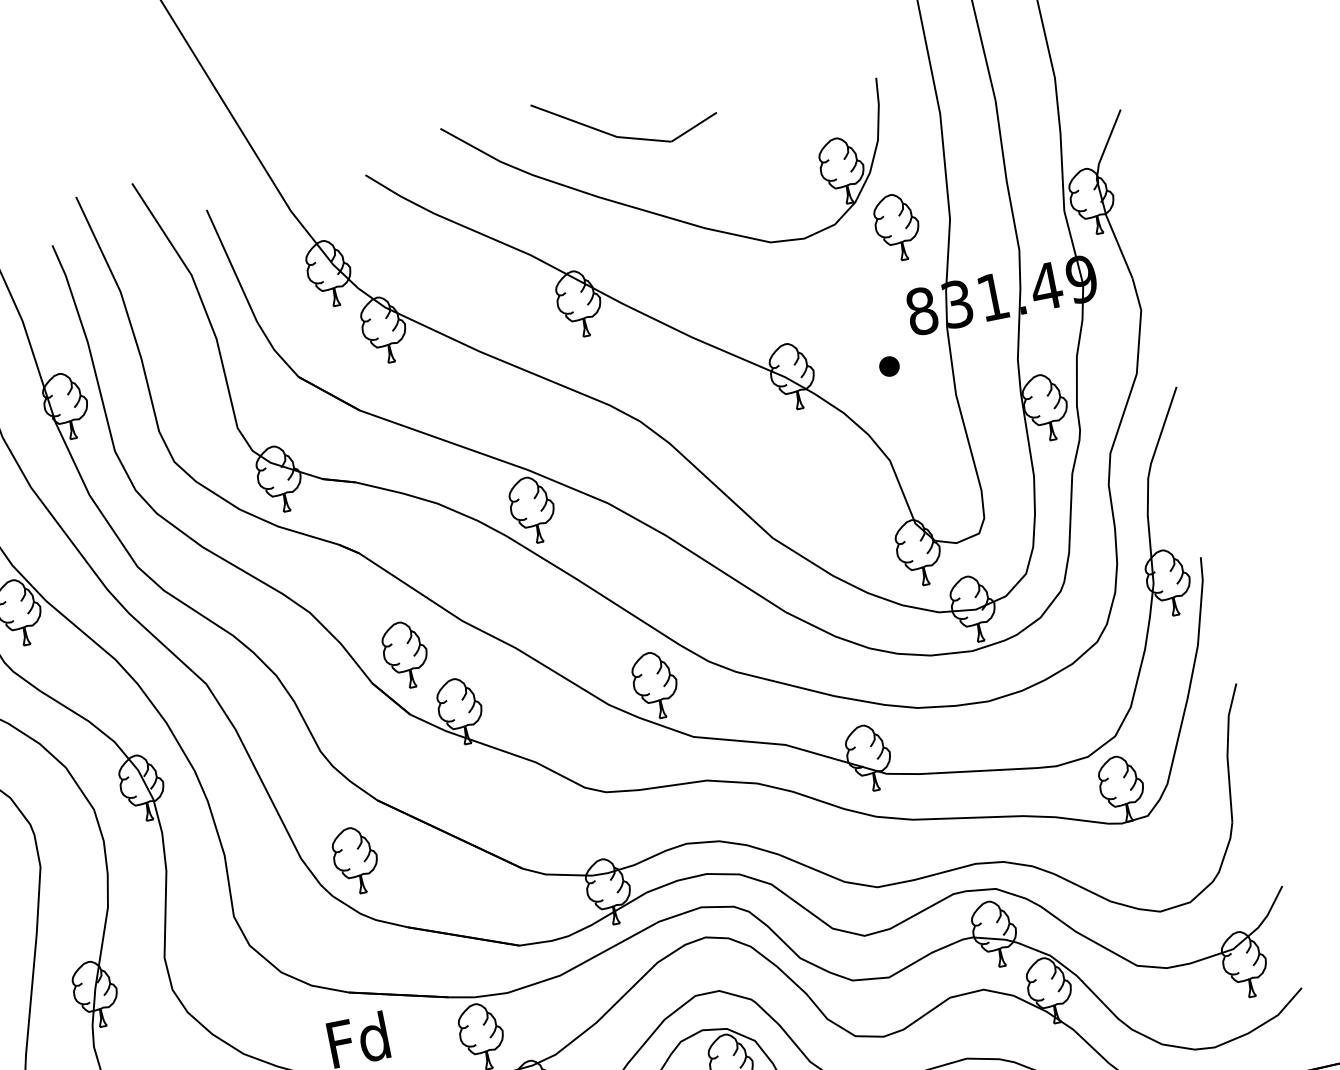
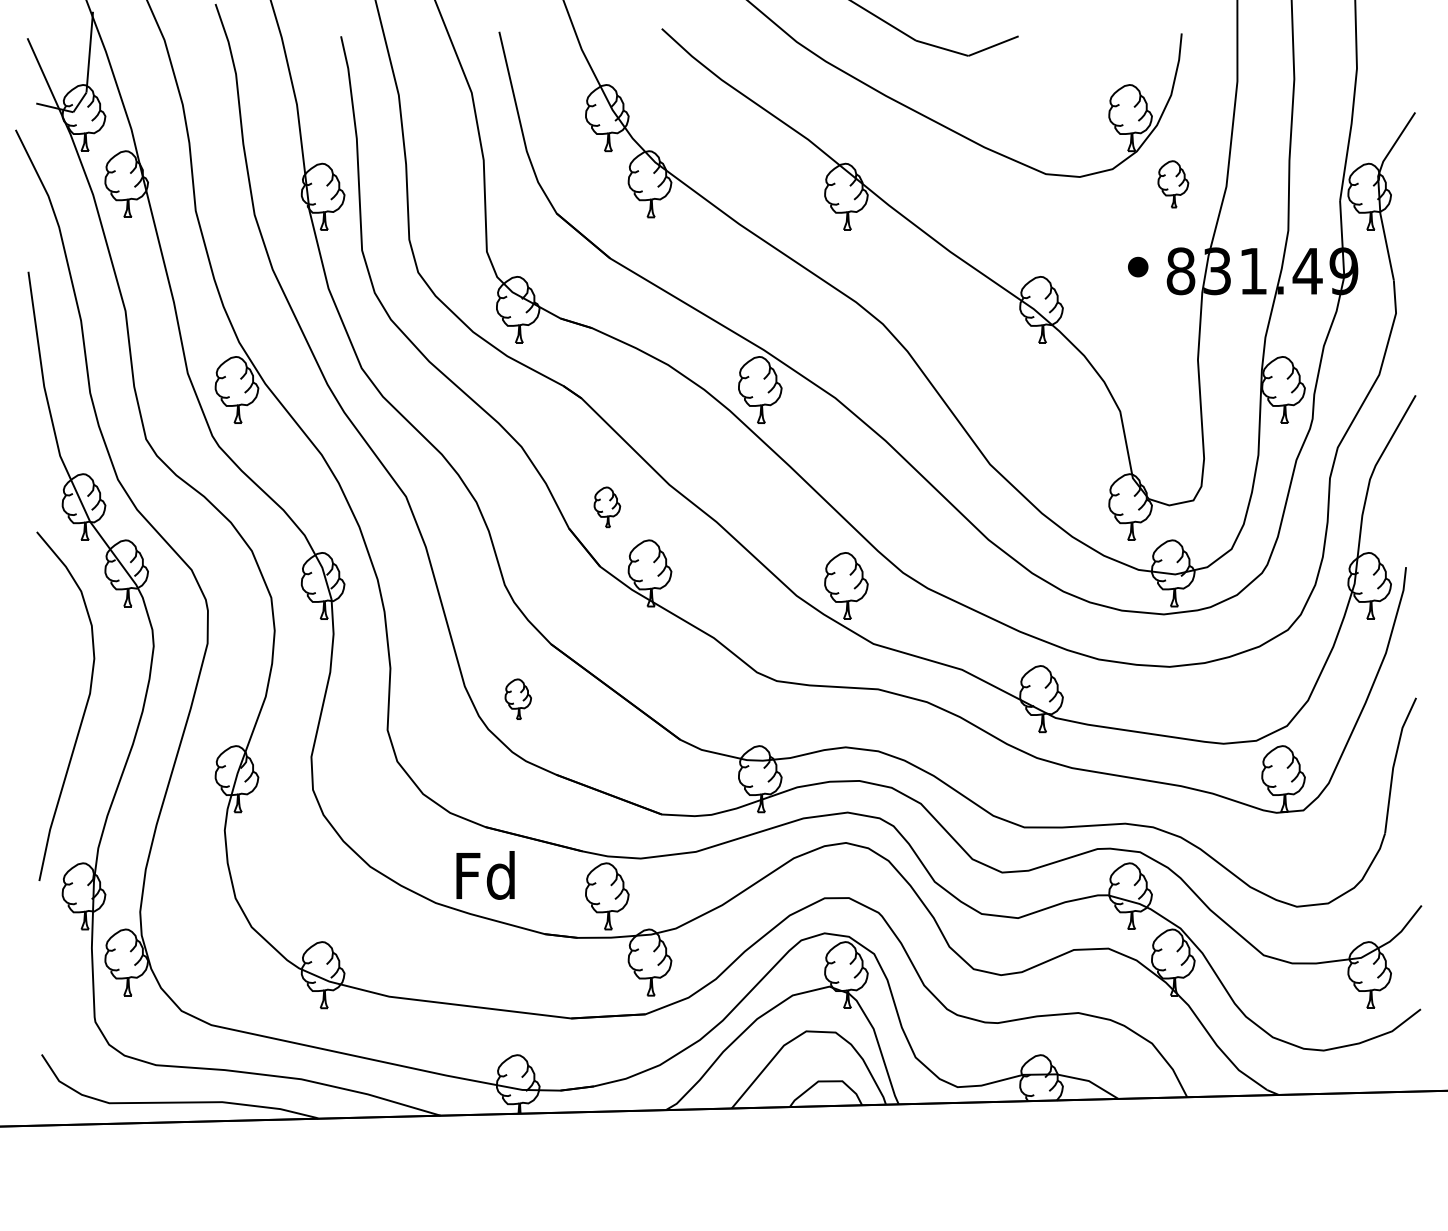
part: (897, 227) -> (1173, 184), size x0.7
part: (889, 365) -> (1138, 266), moved
part: (405, 655) -> (607, 507), size x0.6
part: (356, 860) -> (518, 699), size x0.6

